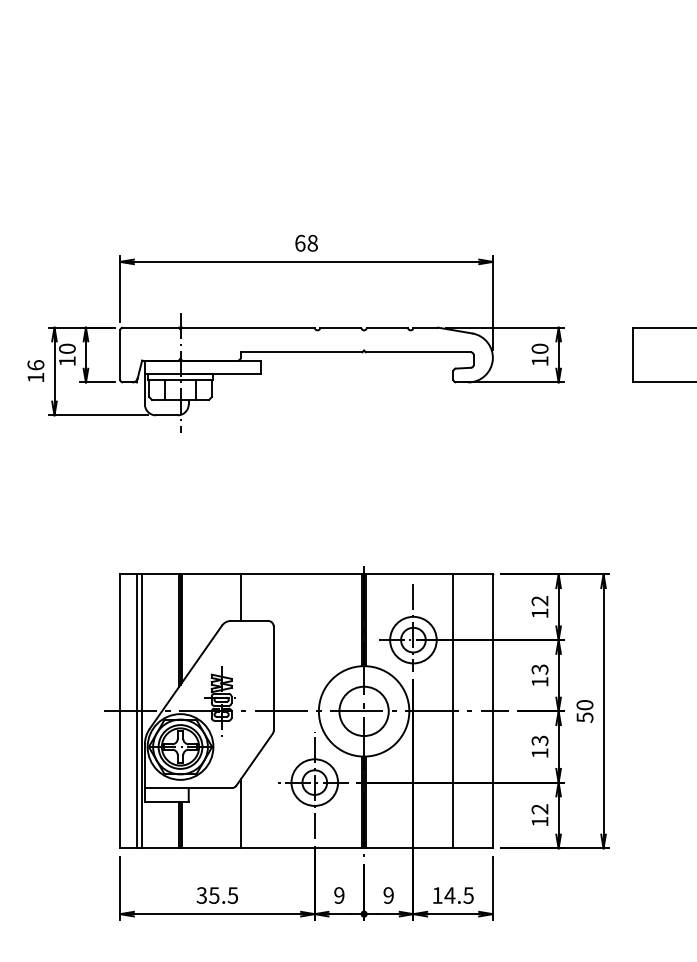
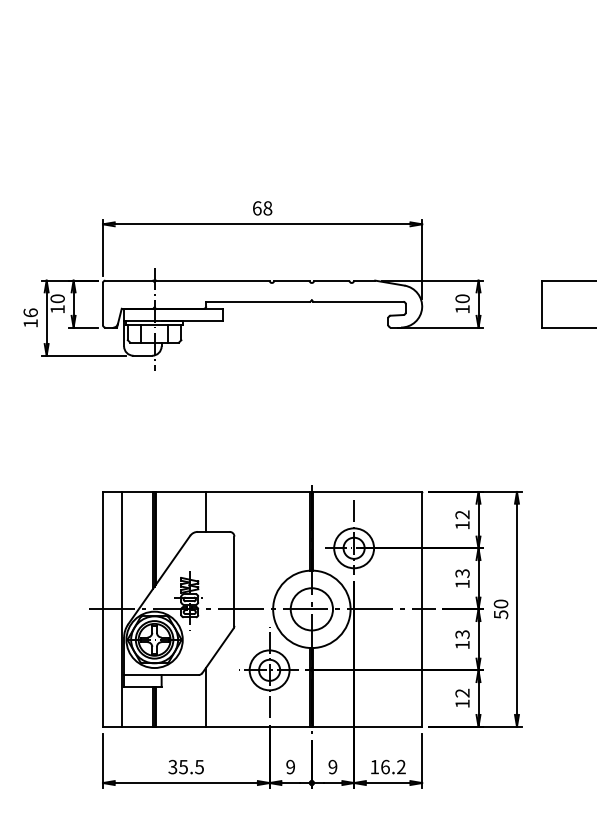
line: (137, 710) -> (117, 608), removed
line: (453, 710) -> (388, 608), removed
text: (458, 894) -> (392, 766), 14.5 -> 16.2

